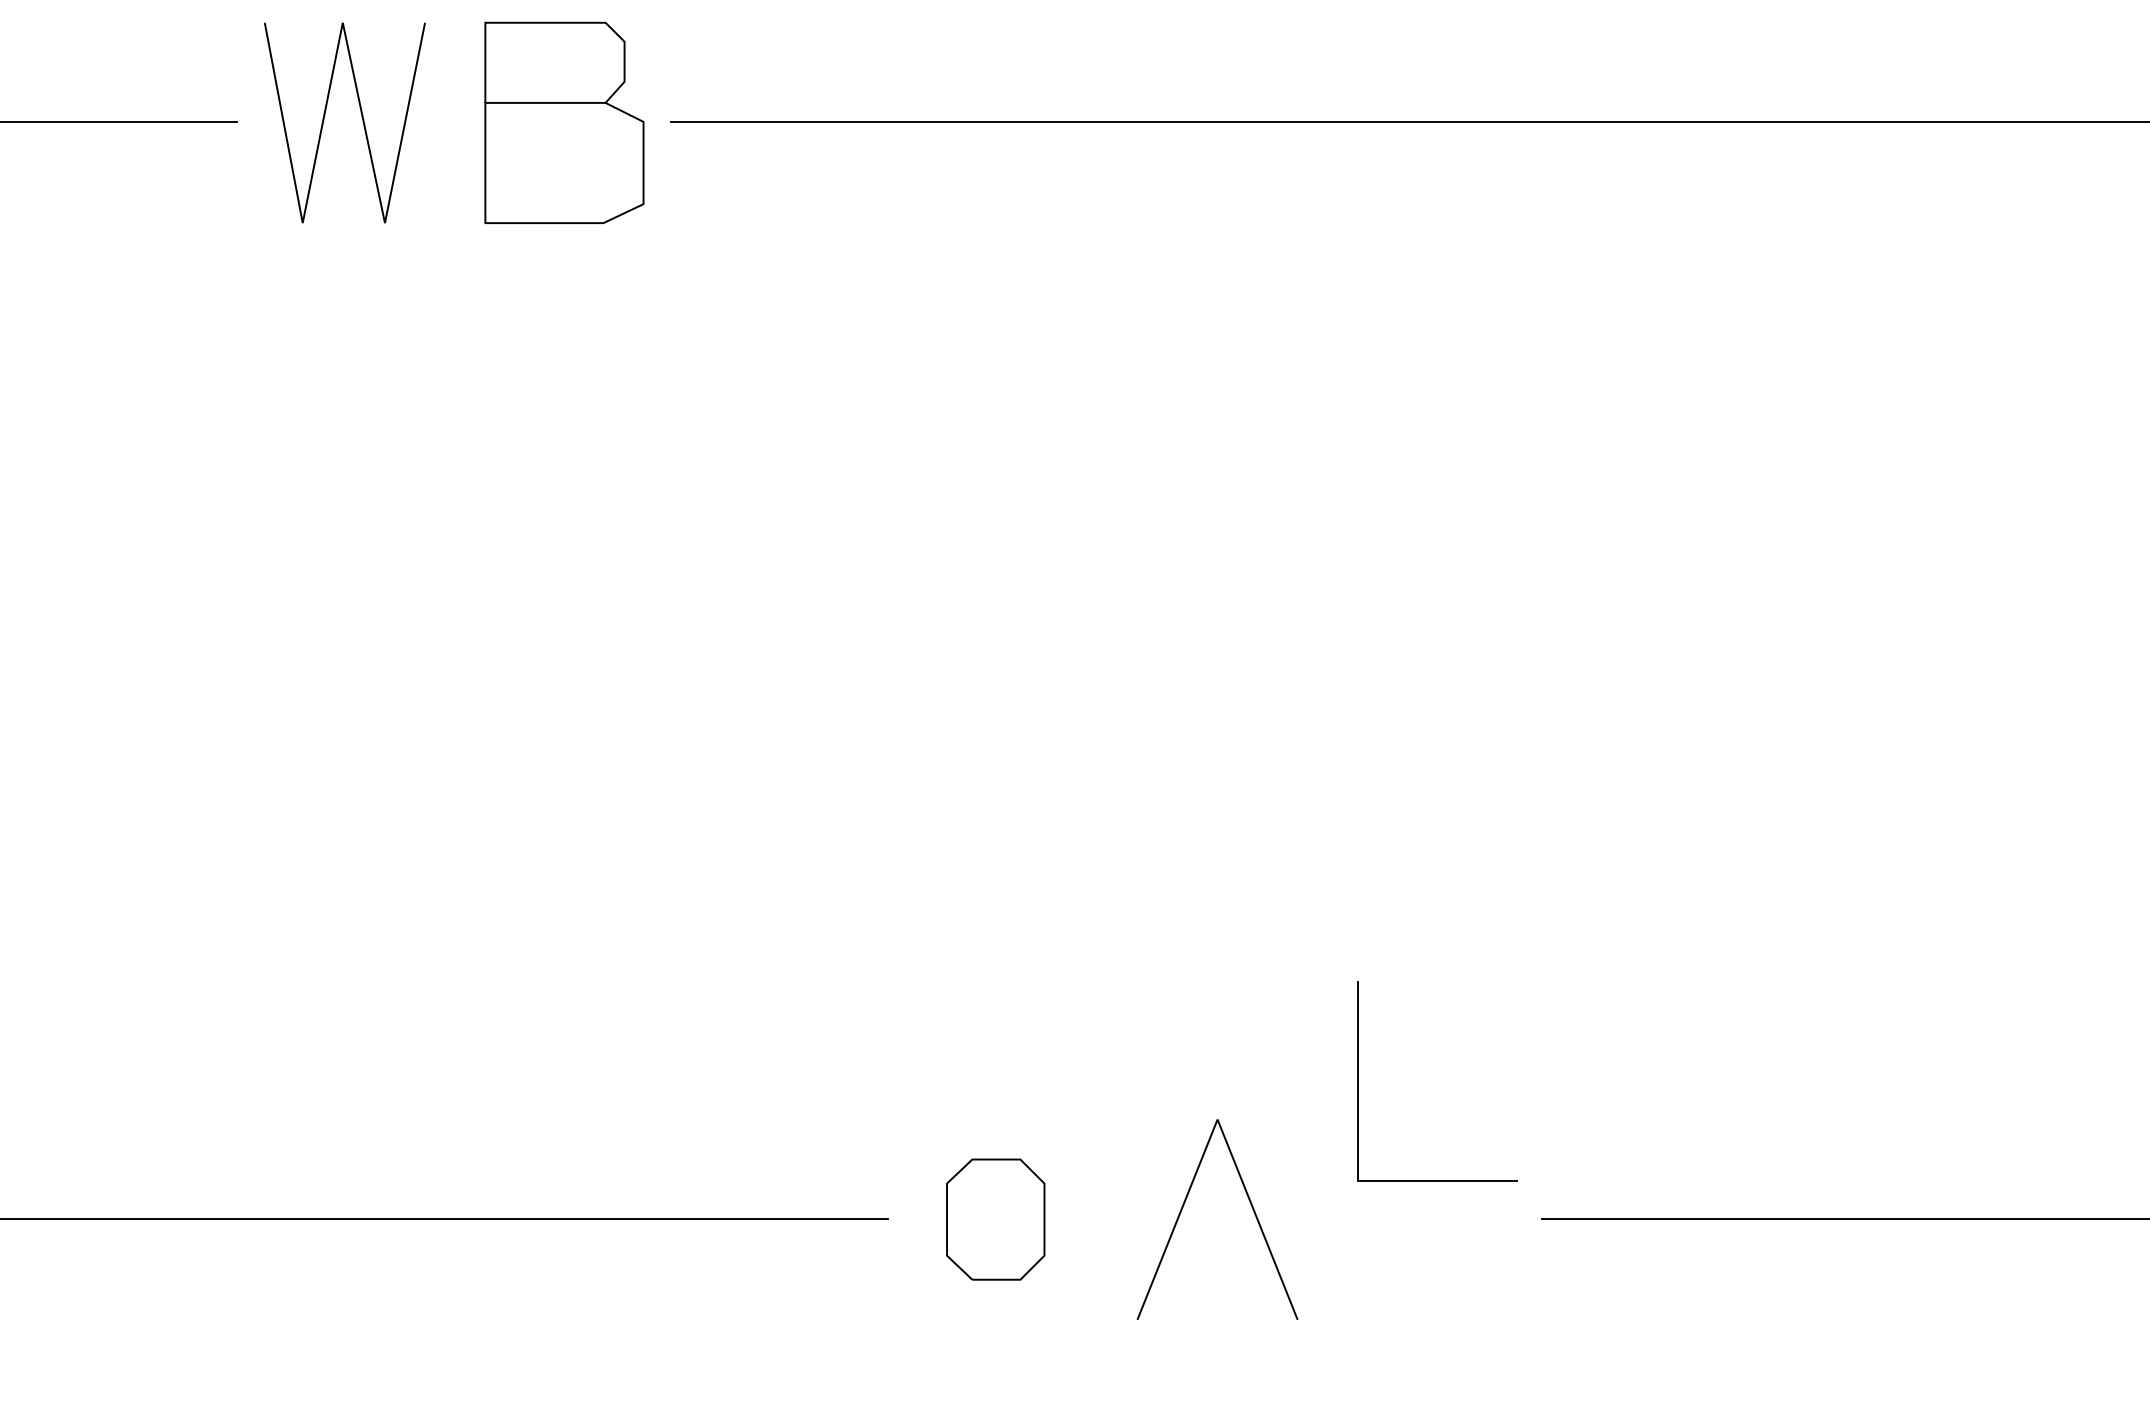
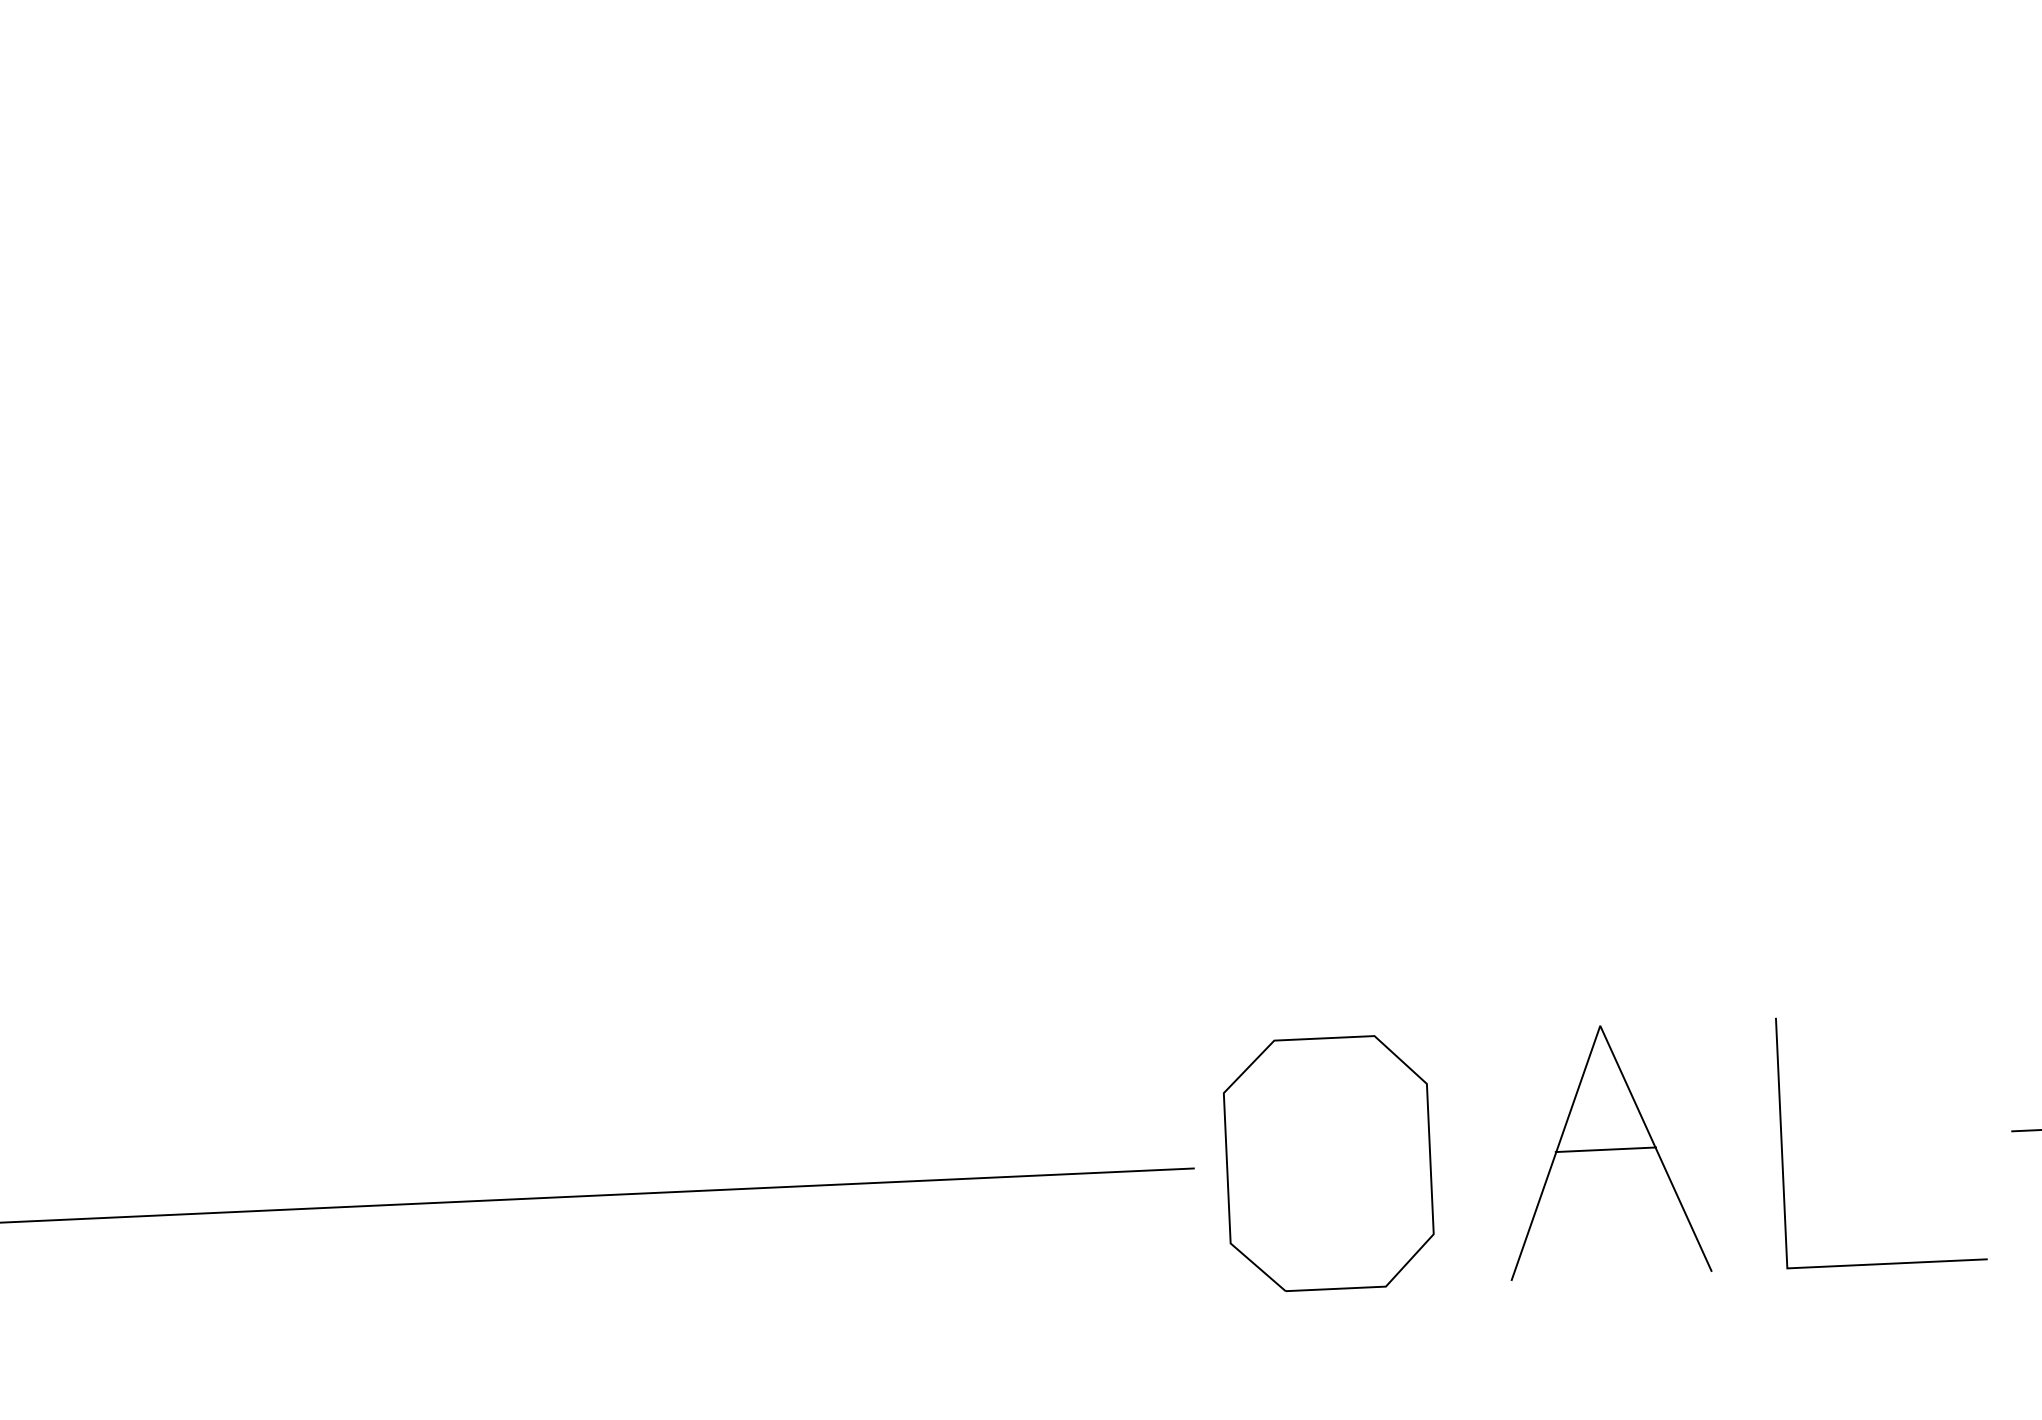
line: (1358, 1081) -> (1782, 1144), moved
line: (1217, 1218) -> (1605, 1149), added
part: (995, 1219) -> (1328, 1163), size x1.67

